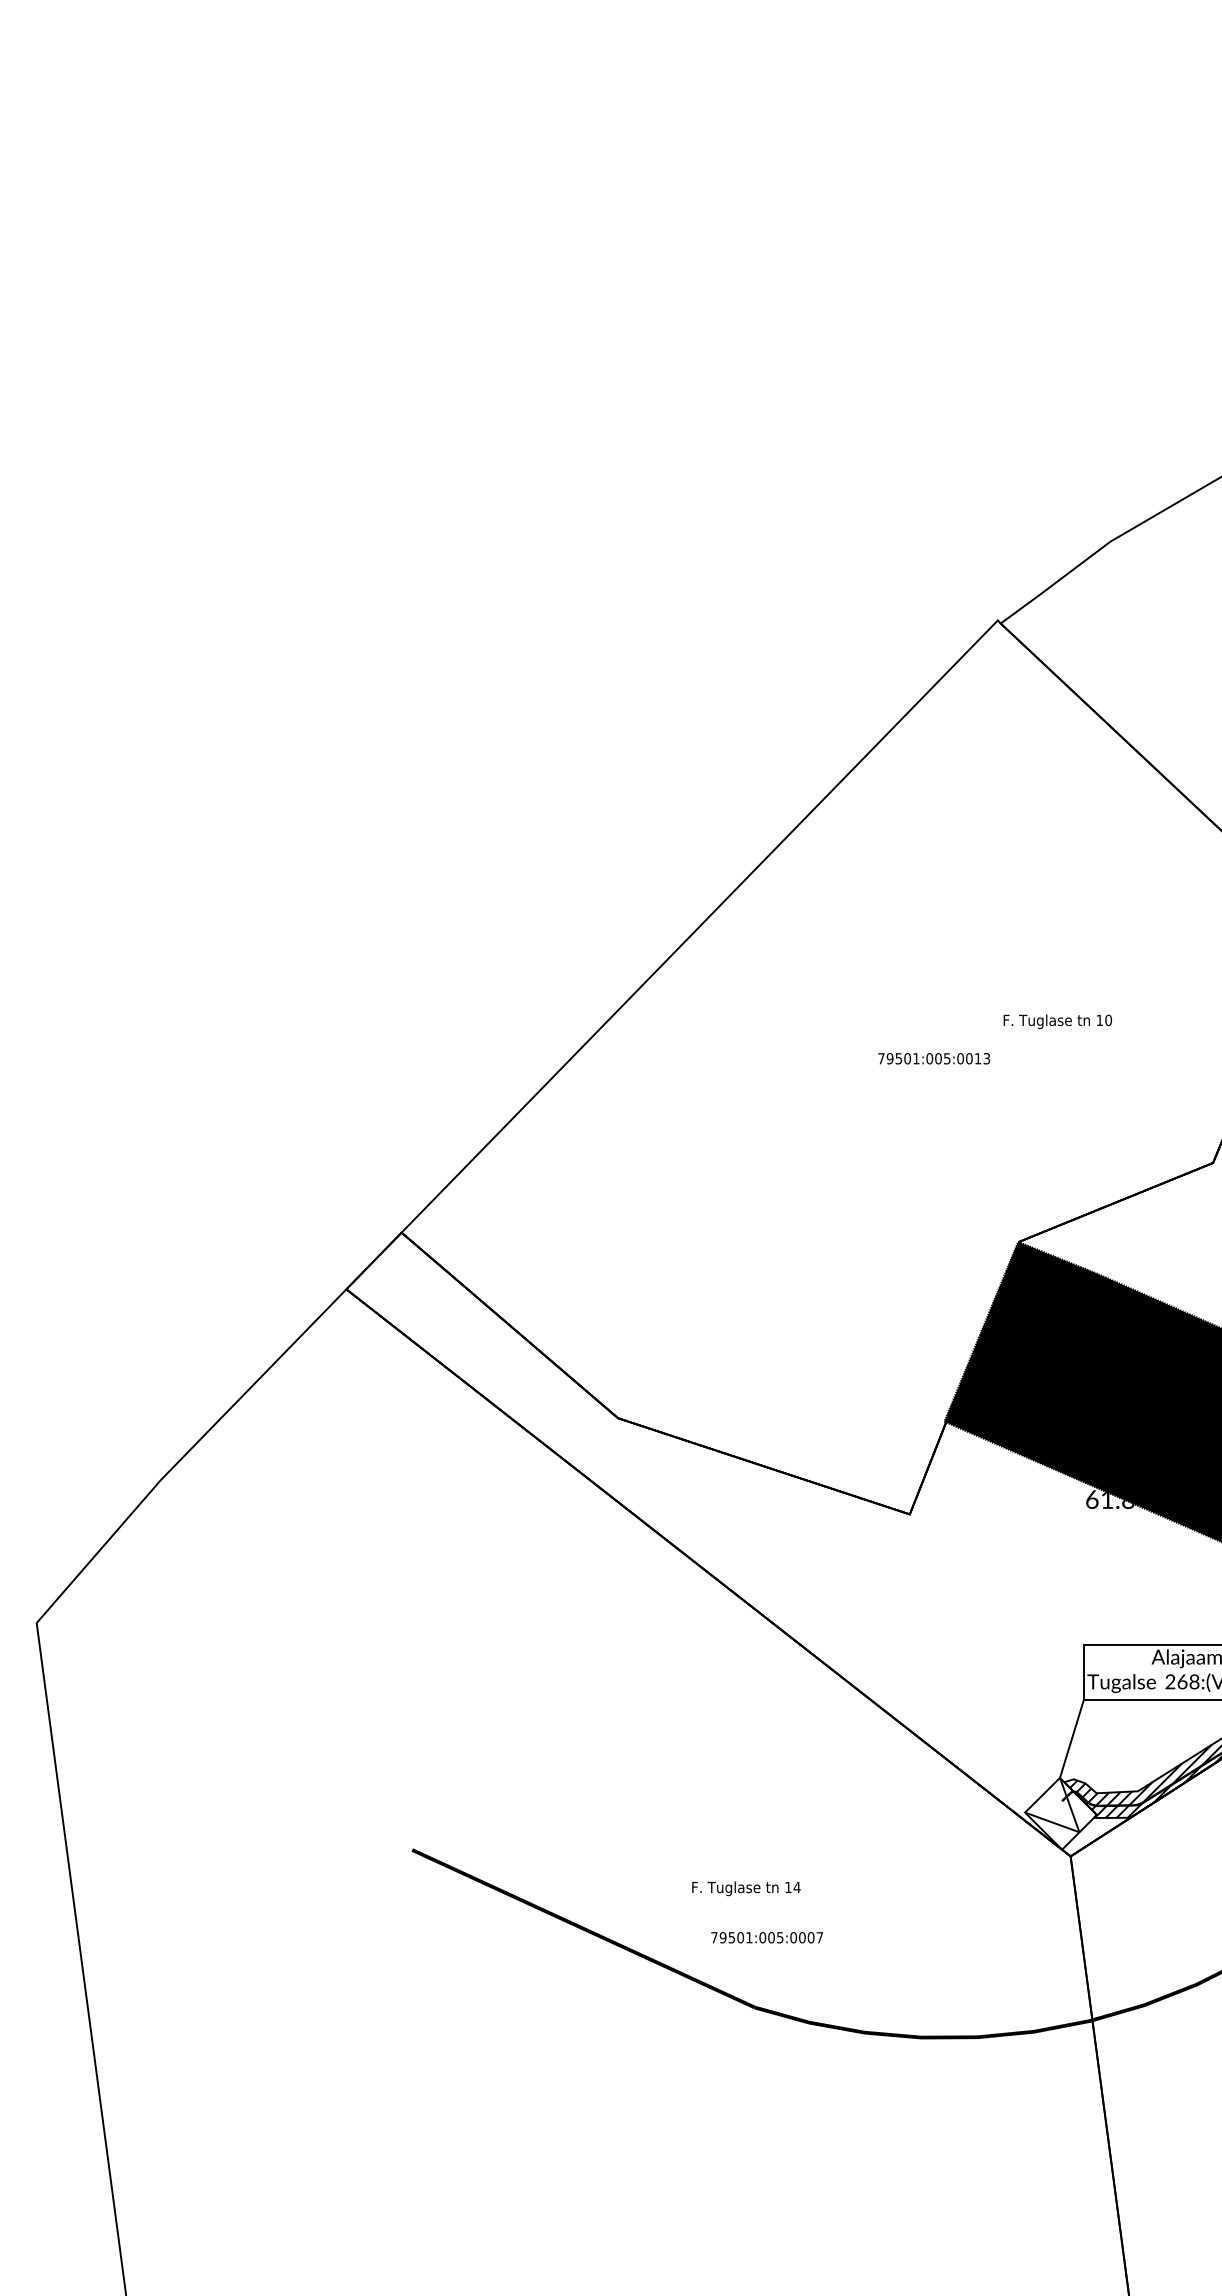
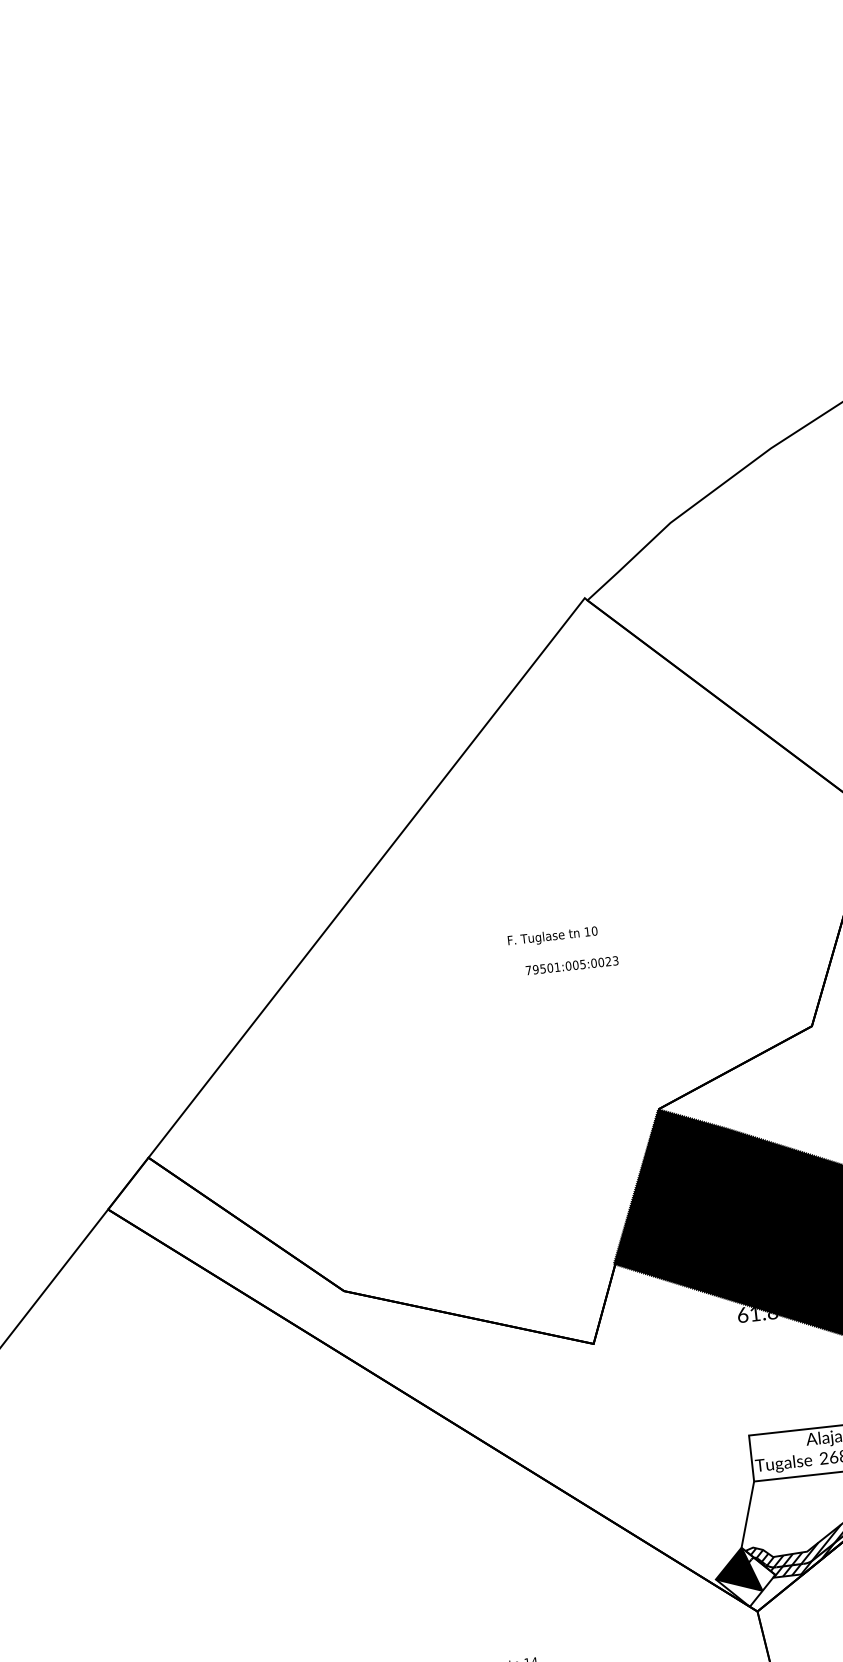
text: (1057, 1021) -> (552, 936), moved
text: (977, 1058) -> (607, 961), 79501:005:0013 -> 79501:005:0023
fill: (1052, 1804) -> (737, 1570), added

